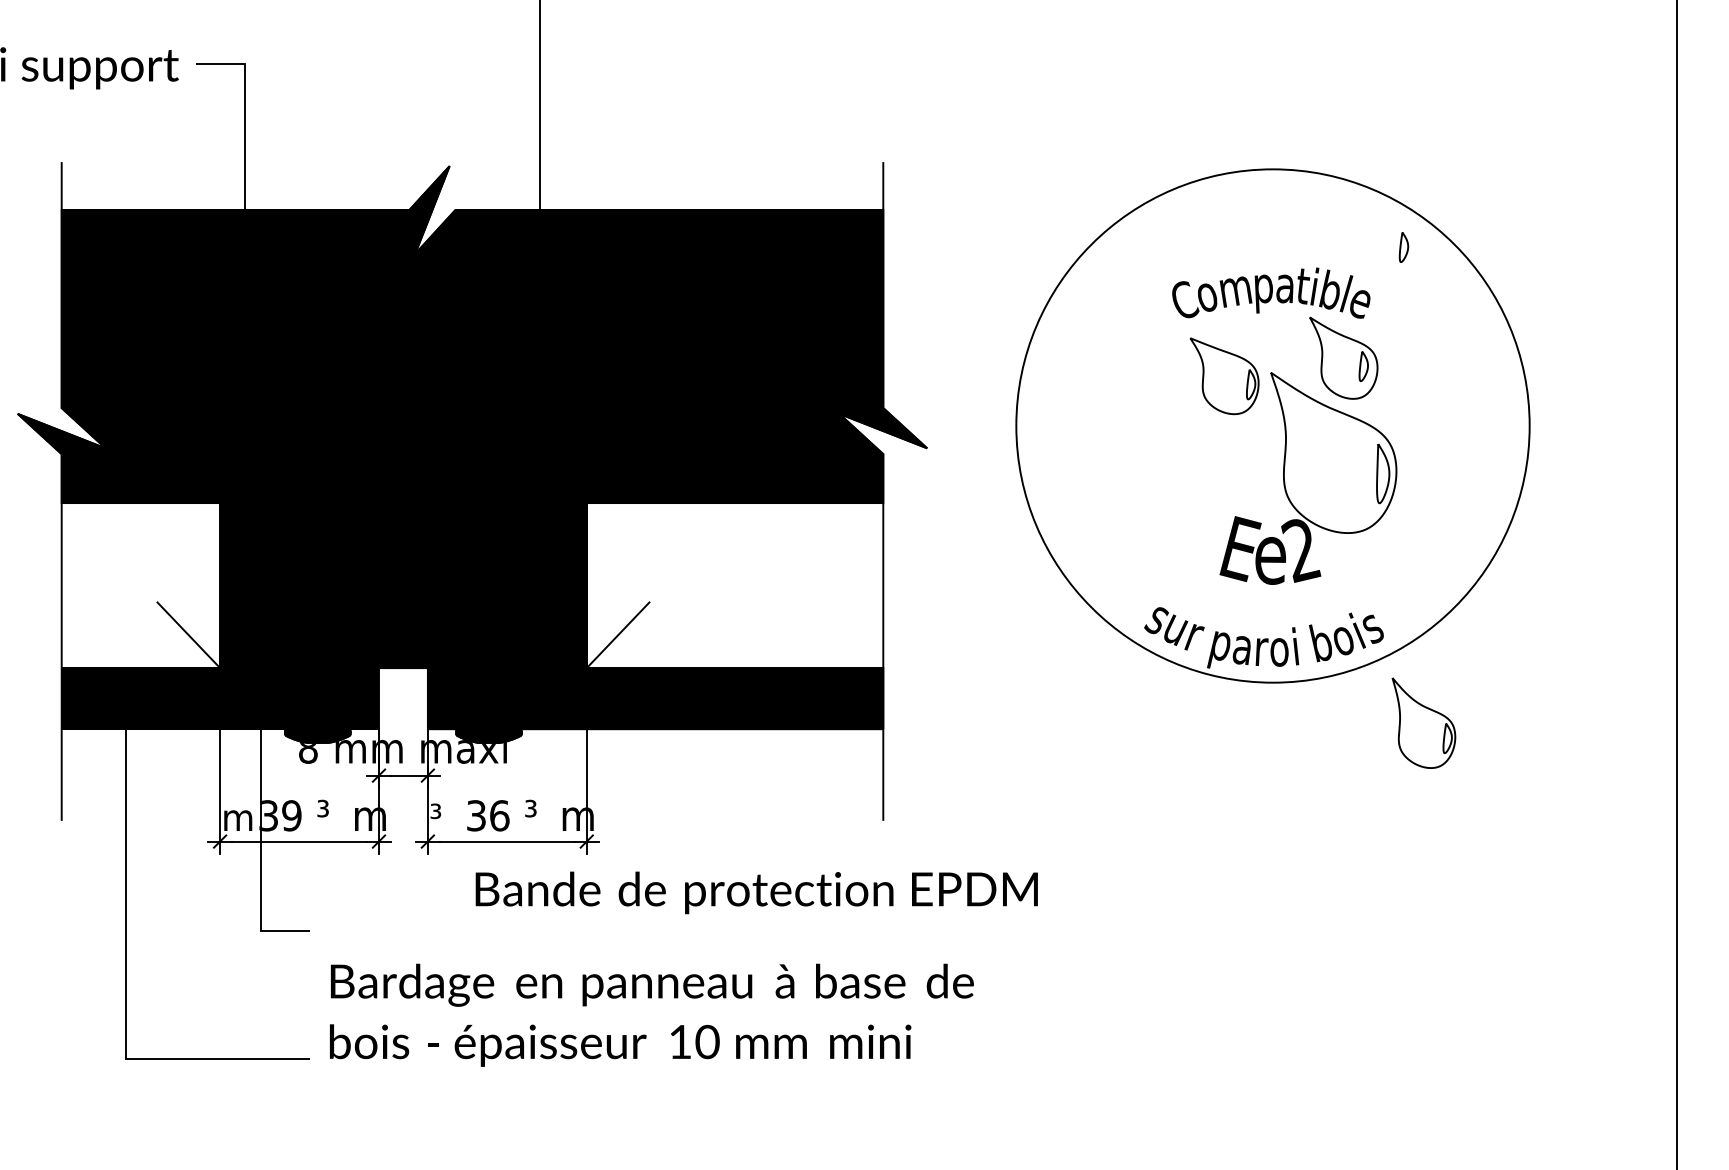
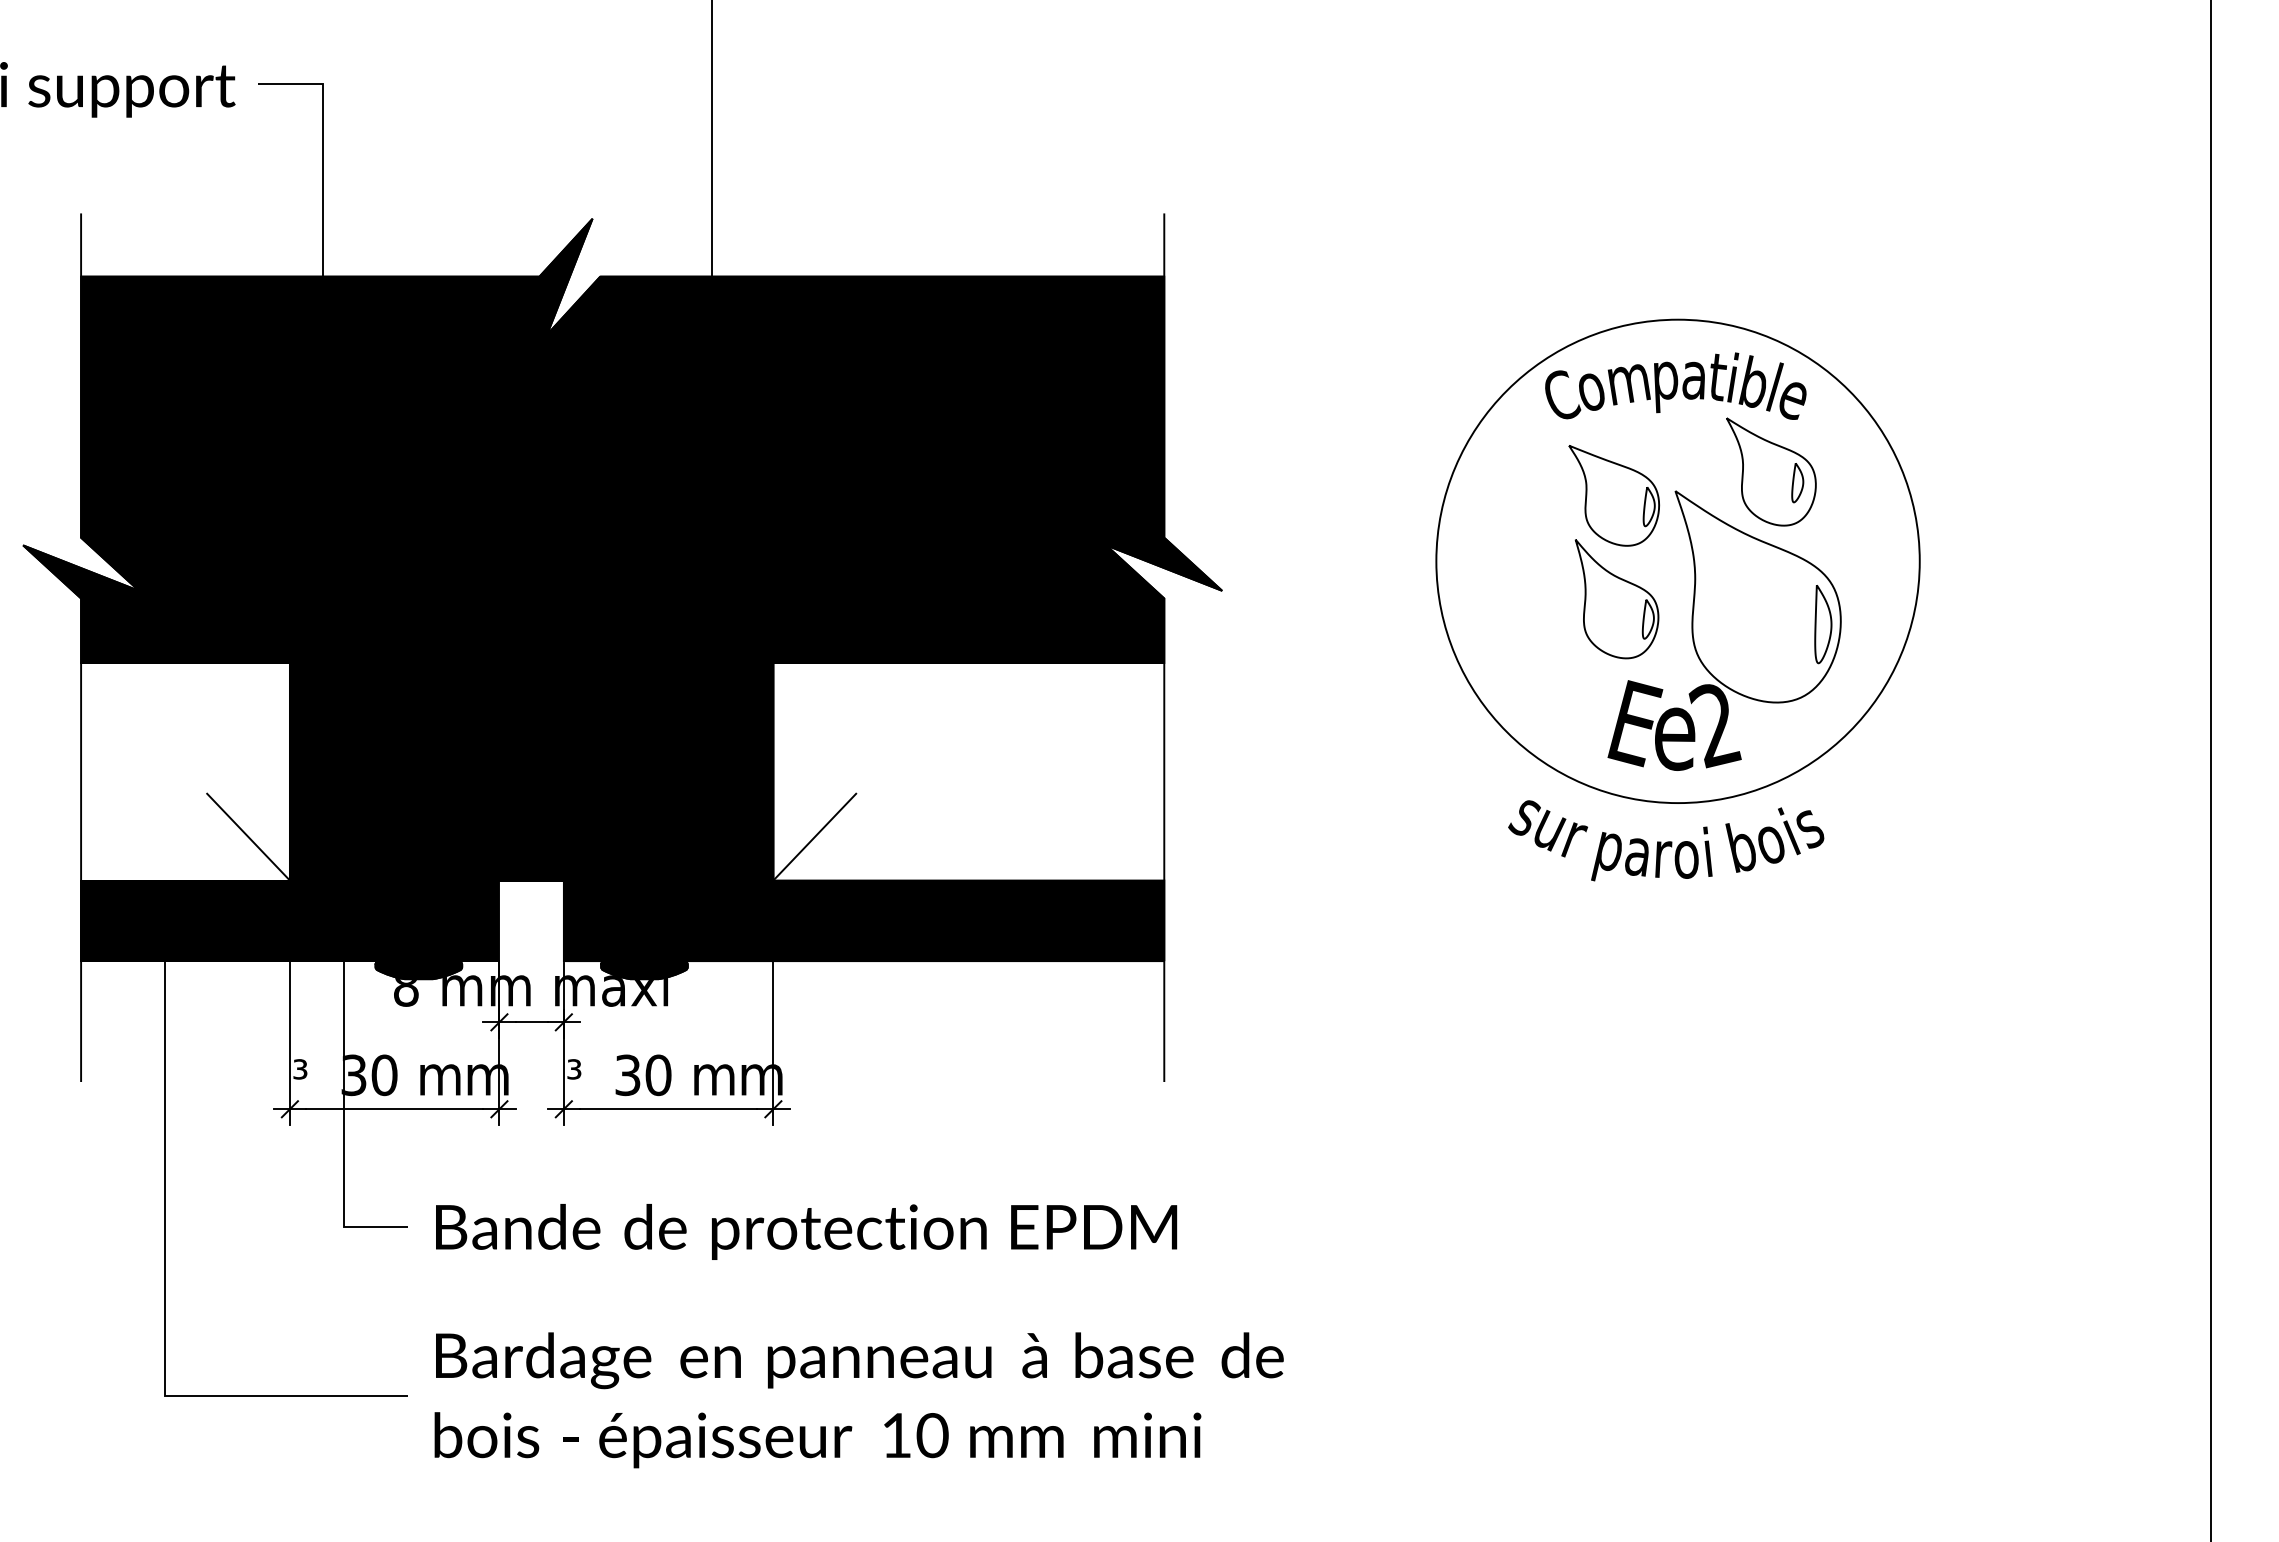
part: (1403, 247) -> (1850, 326), removed
circle: (1272, 426) -> (1677, 561), size x0.71
part: (1423, 723) -> (1616, 599), moved
text: (291, 815) -> (384, 1075), 9 -> 0
text: (333, 815) -> (439, 1074), ³ -> m
text: (499, 815) -> (658, 1074), 6 -> 0
text: (541, 815) -> (713, 1074), ³ -> m
text: (237, 817) -> (312, 1077), m -> ³
text: (756, 892) -> (806, 1231), moved
text: (651, 1015) -> (858, 1400), moved

